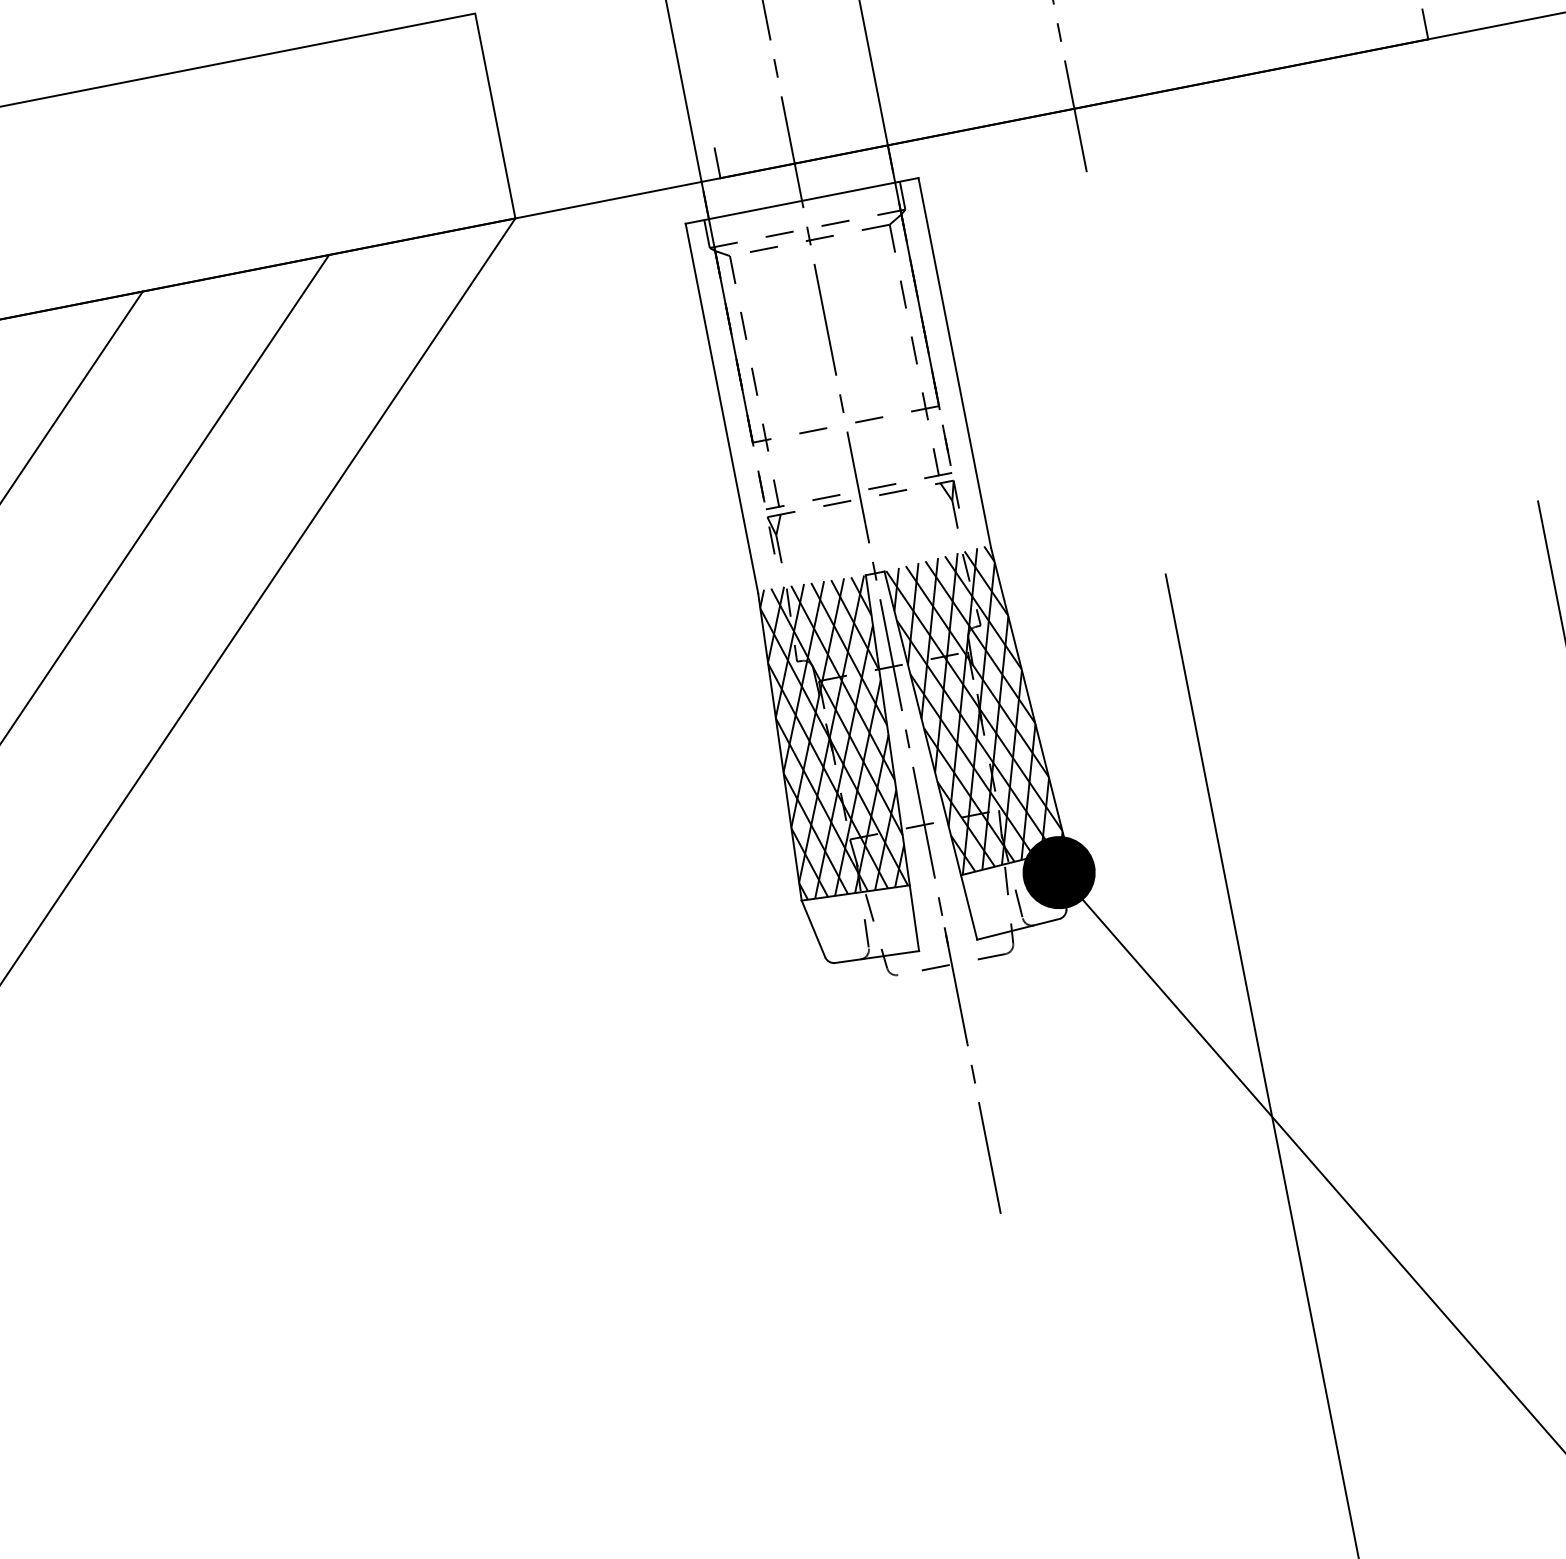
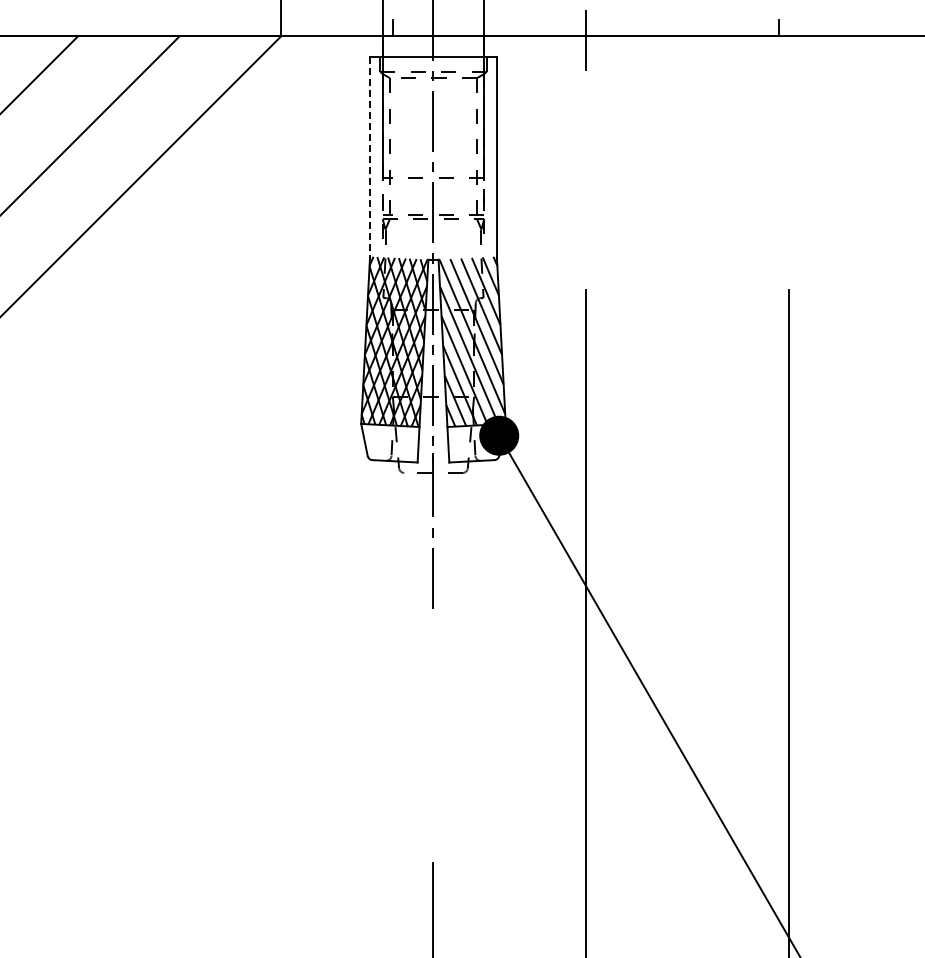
line: (722, 408) -> (370, 157), solid -> dashed
hatch: (976, 709) -> (472, 341), removed

